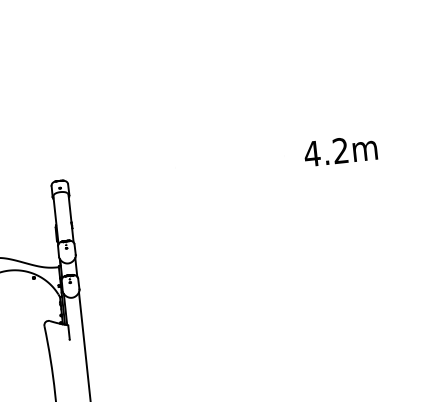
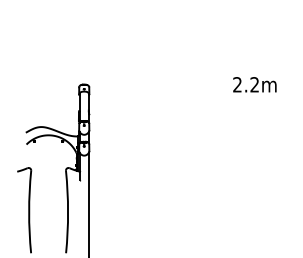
text: (312, 153) -> (237, 84), 4.2m -> 2.2m

